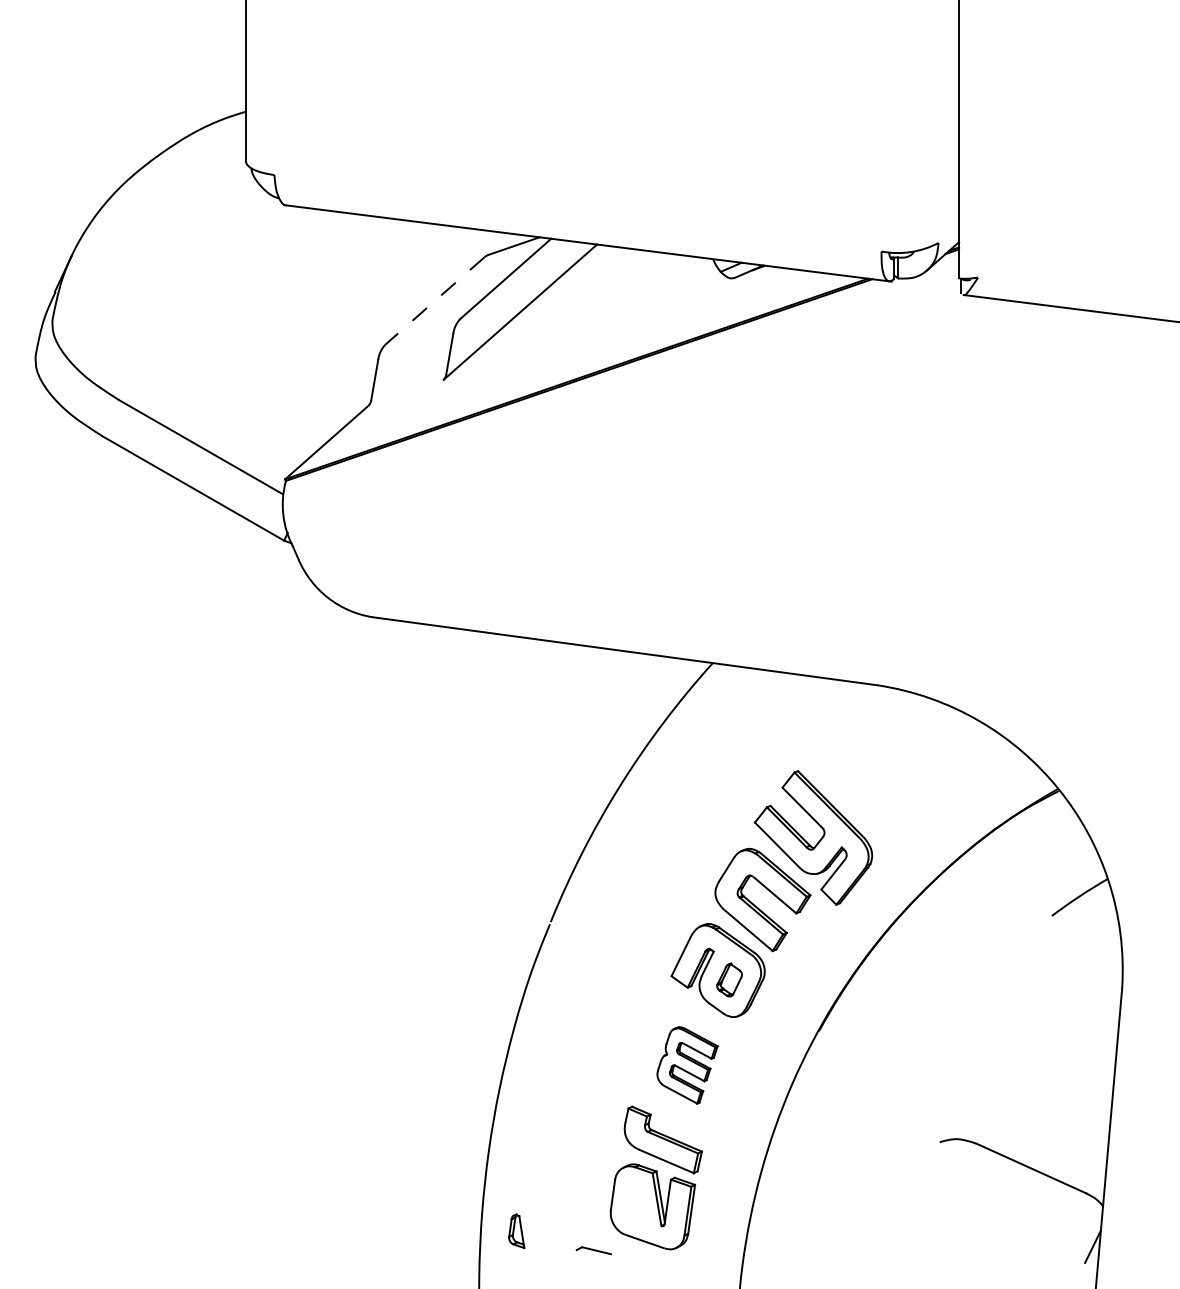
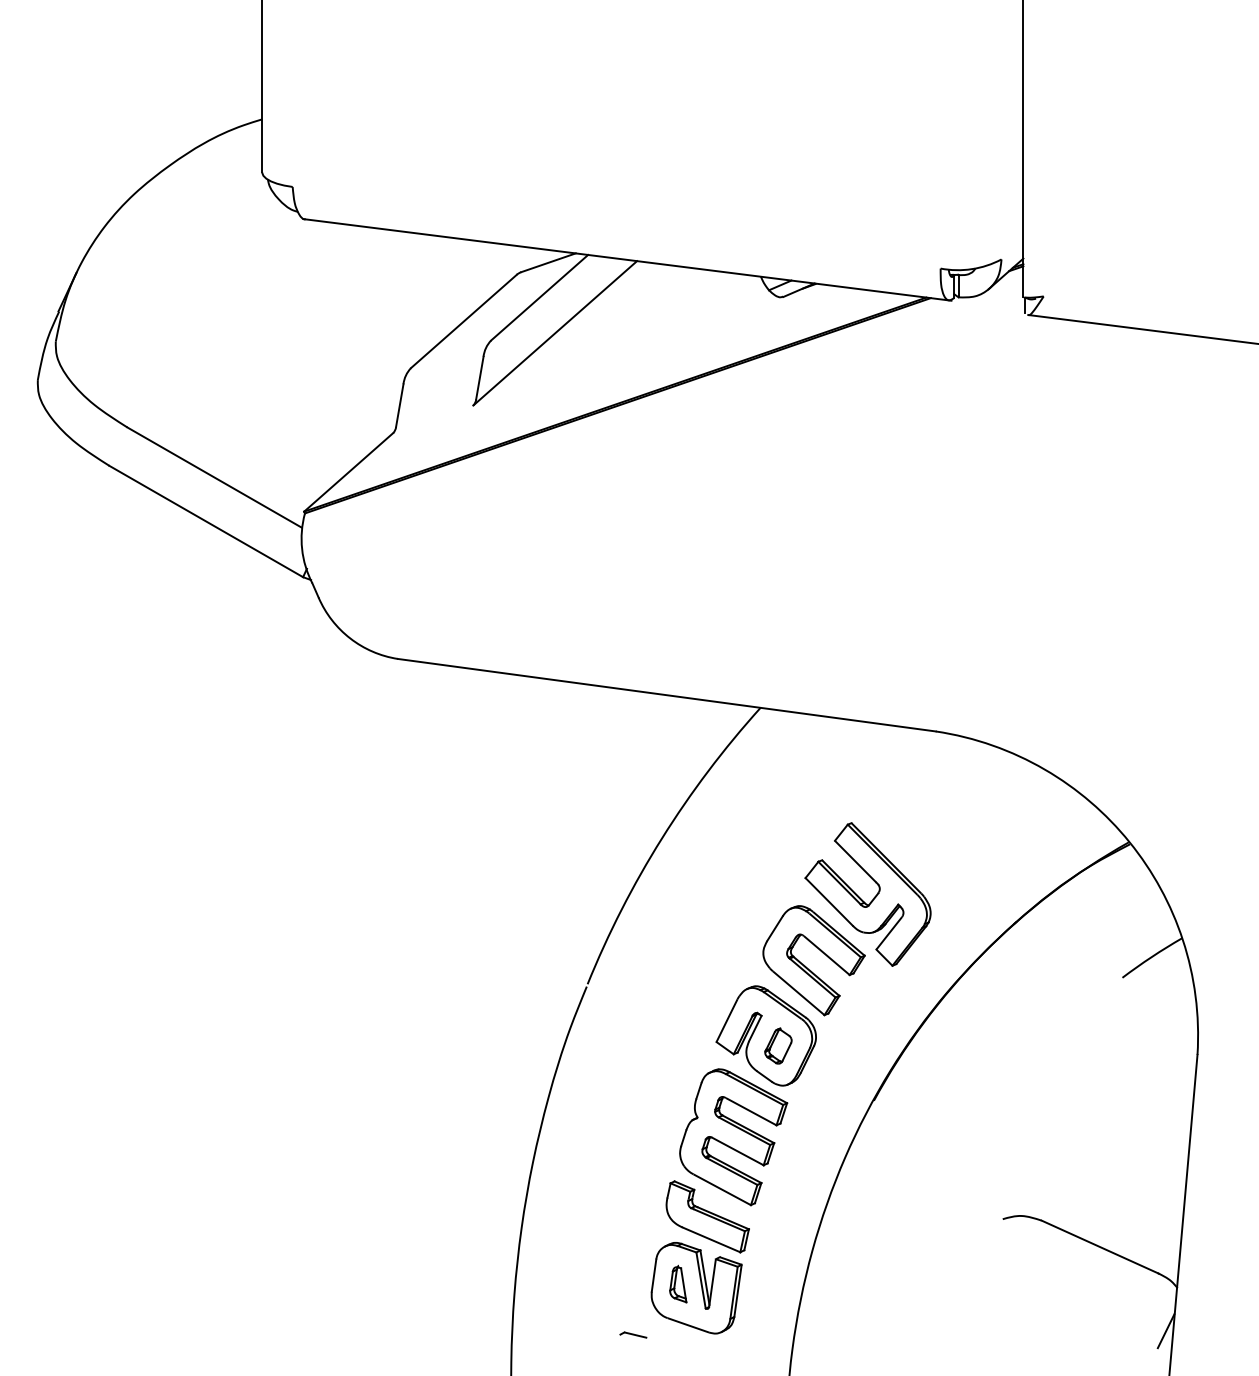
line: (434, 301) -> (463, 321), dashed -> solid
part: (687, 1065) -> (733, 1137), size x1.67
part: (516, 1231) -> (678, 1284), moved
part: (593, 1250) -> (633, 1334), size x0.71

